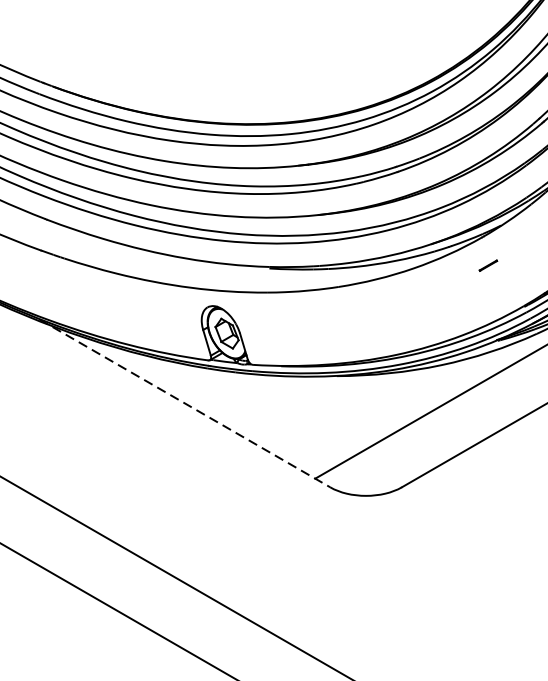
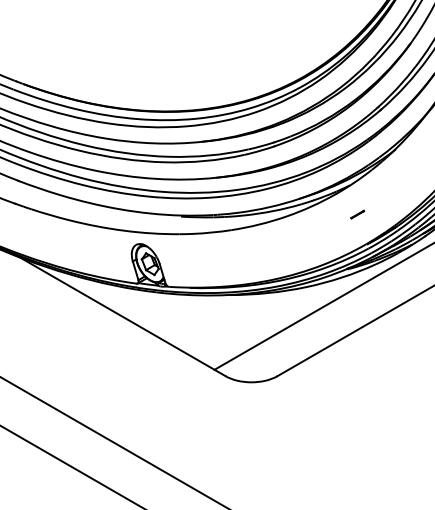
line: (488, 265) -> (357, 214), moved
line: (184, 404) -> (119, 315), dashed -> solid

